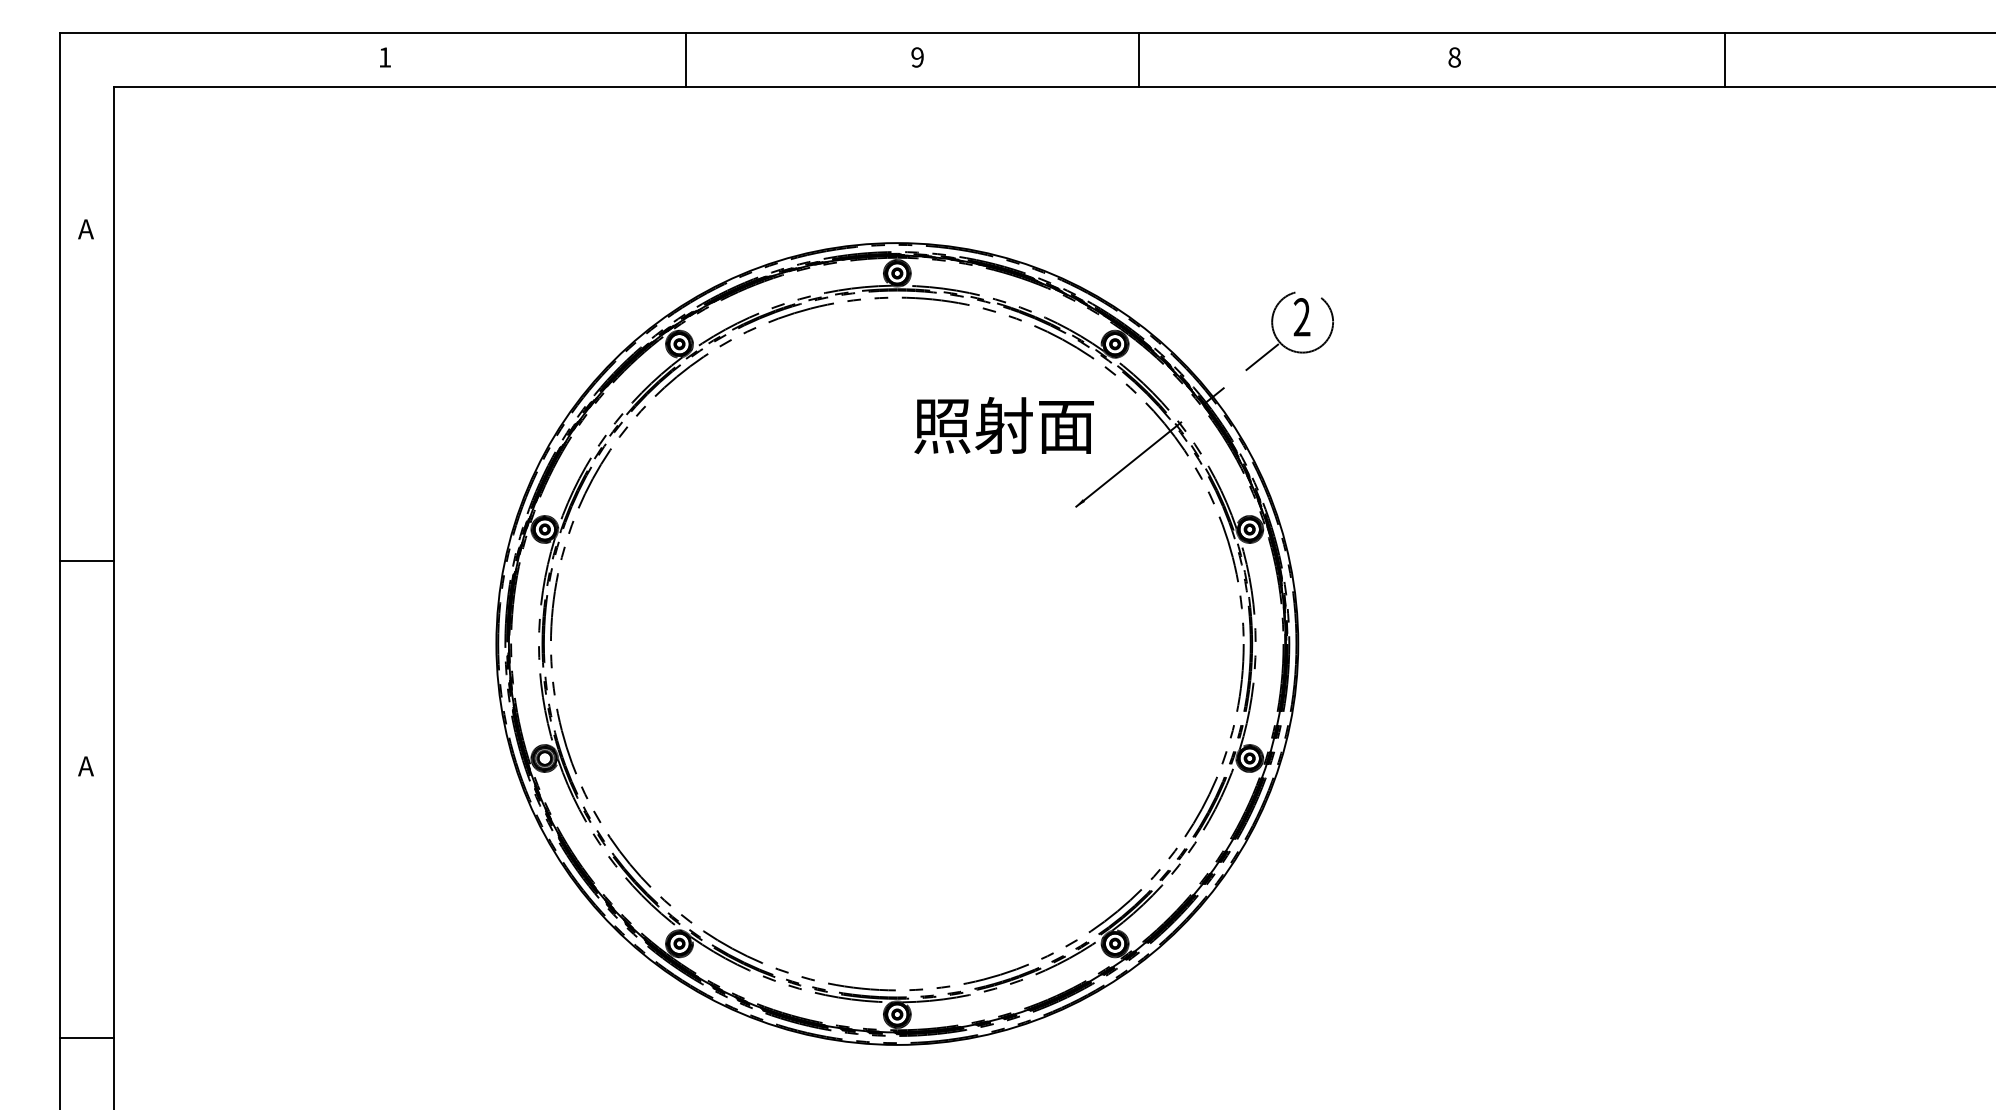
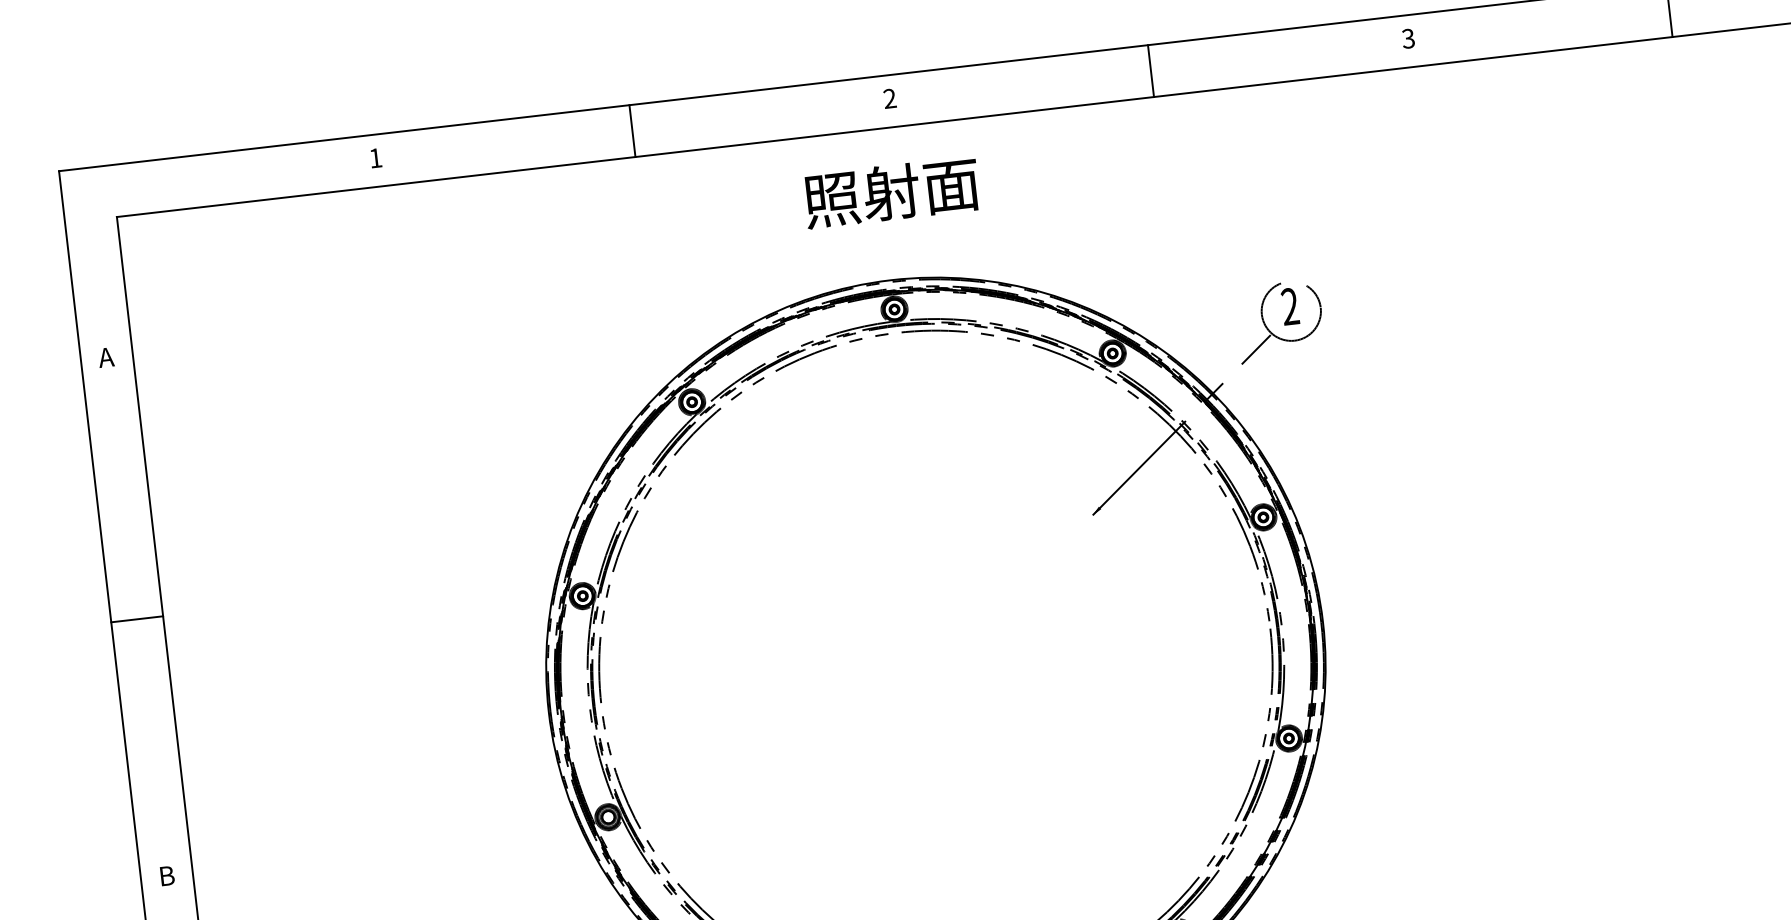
text: (917, 57) -> (889, 98), 9 -> 2
text: (1454, 57) -> (1408, 38), 8 -> 3
line: (685, 59) -> (632, 130), moved
line: (1138, 59) -> (1150, 70), moved
text: (1003, 425) -> (890, 192), moved
line: (86, 561) -> (136, 619), moved
text: (86, 766) -> (166, 876), A -> B

